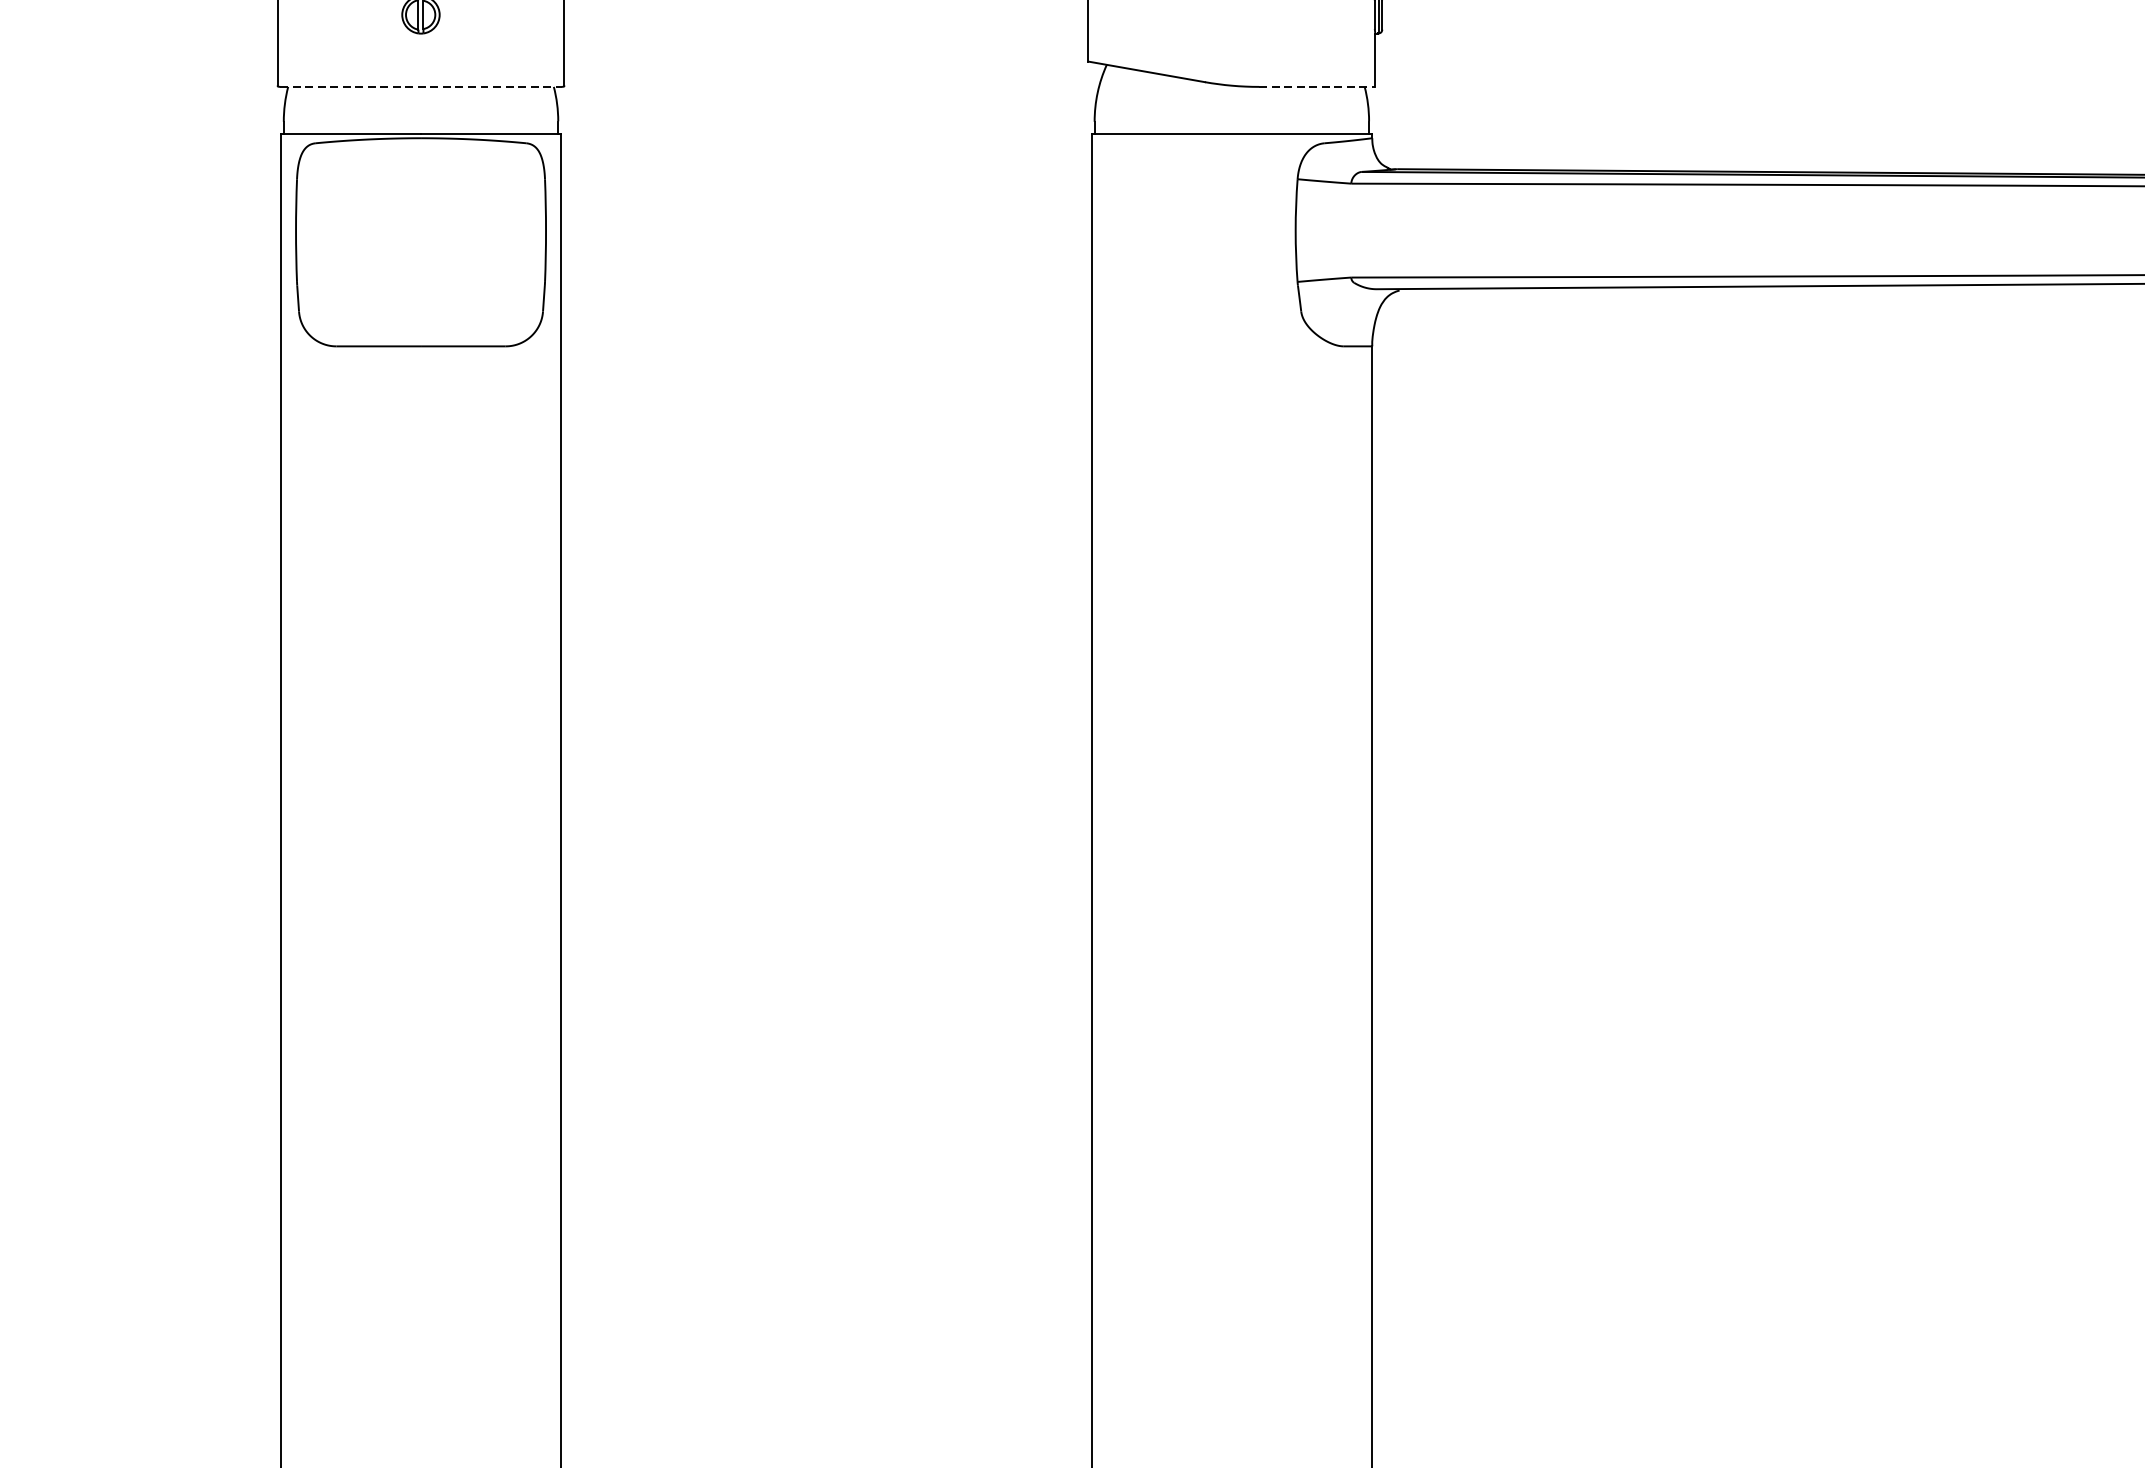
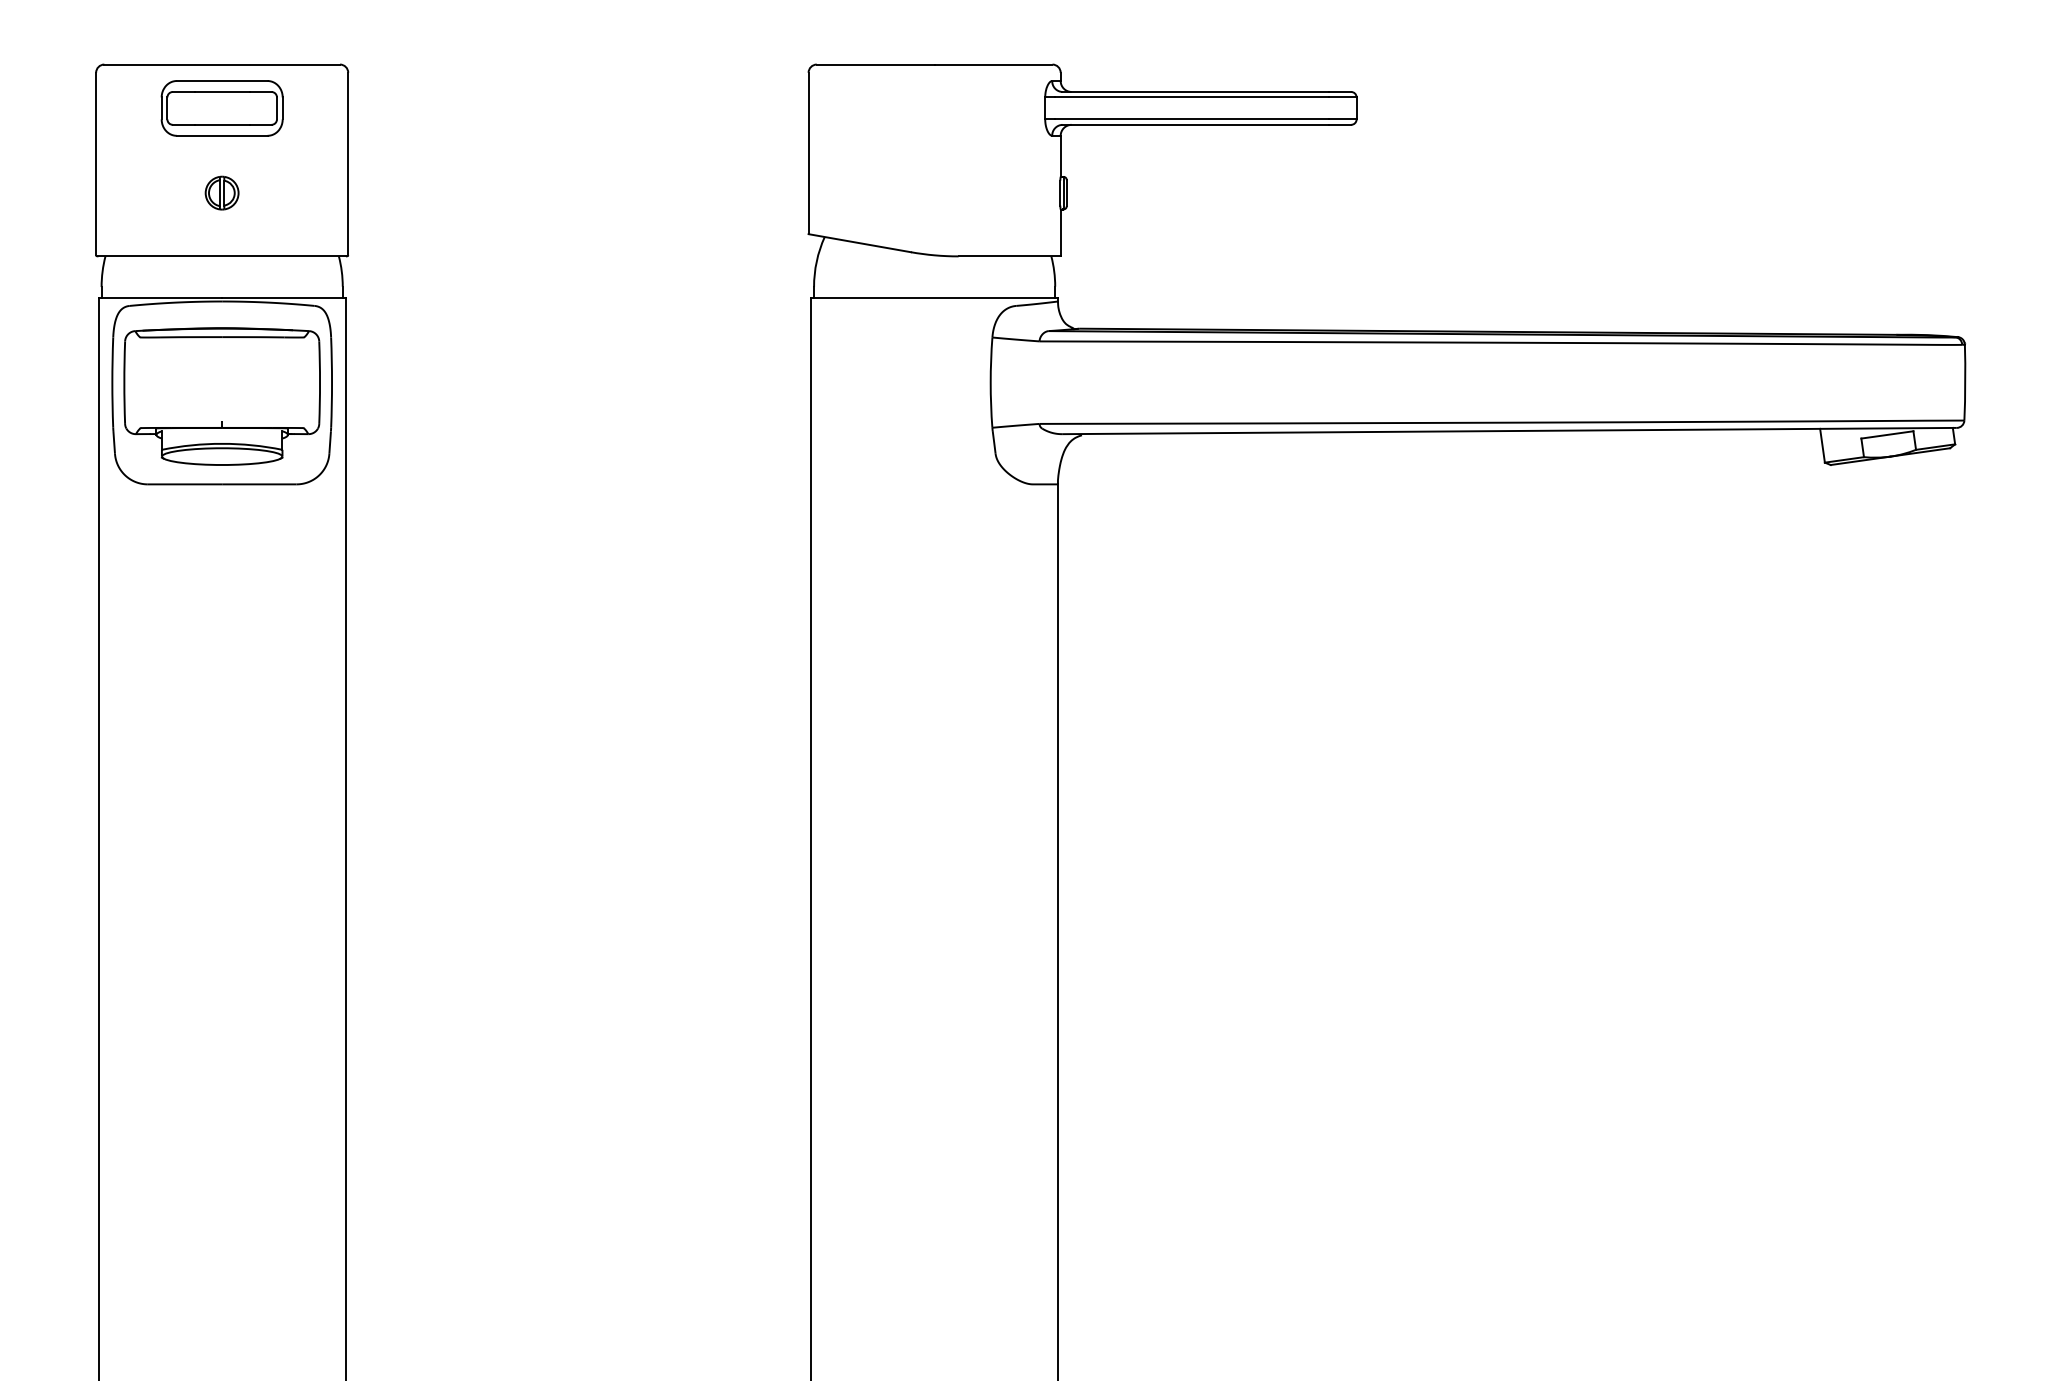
line: (421, 87) -> (222, 256), dashed -> solid
line: (1318, 87) -> (1010, 256), dashed -> solid
part: (420, 246) -> (221, 396), added

